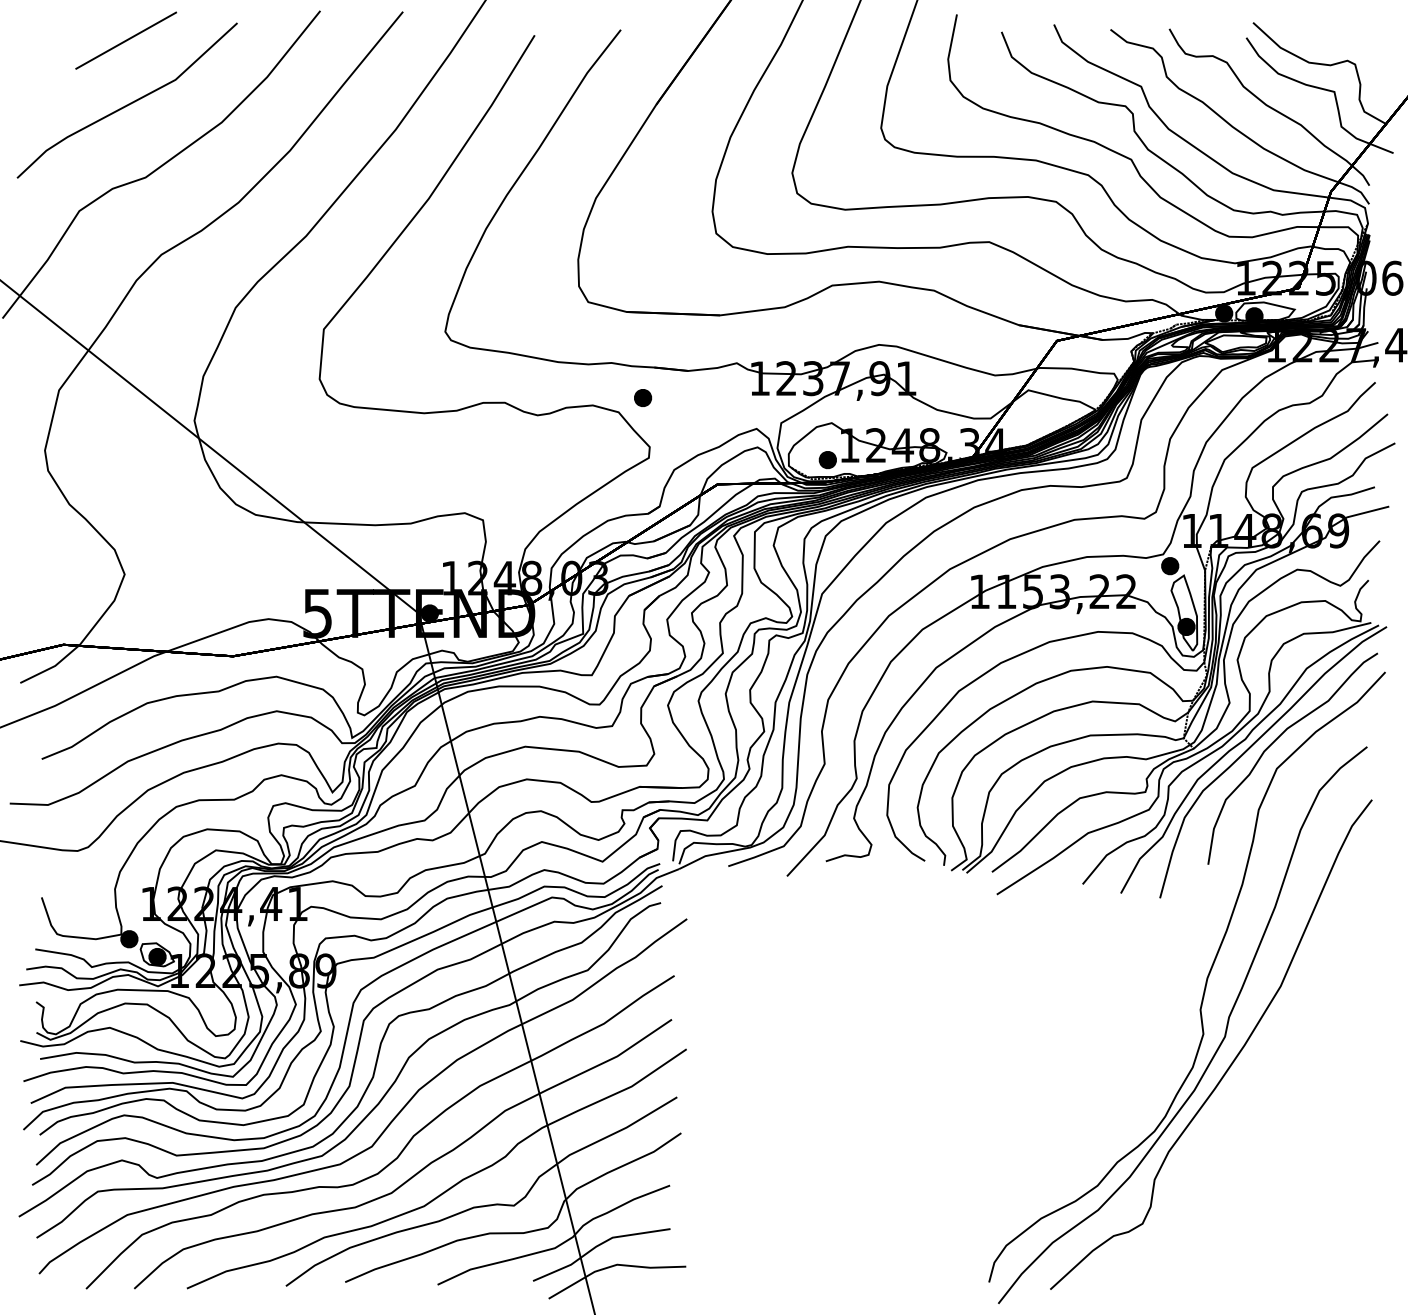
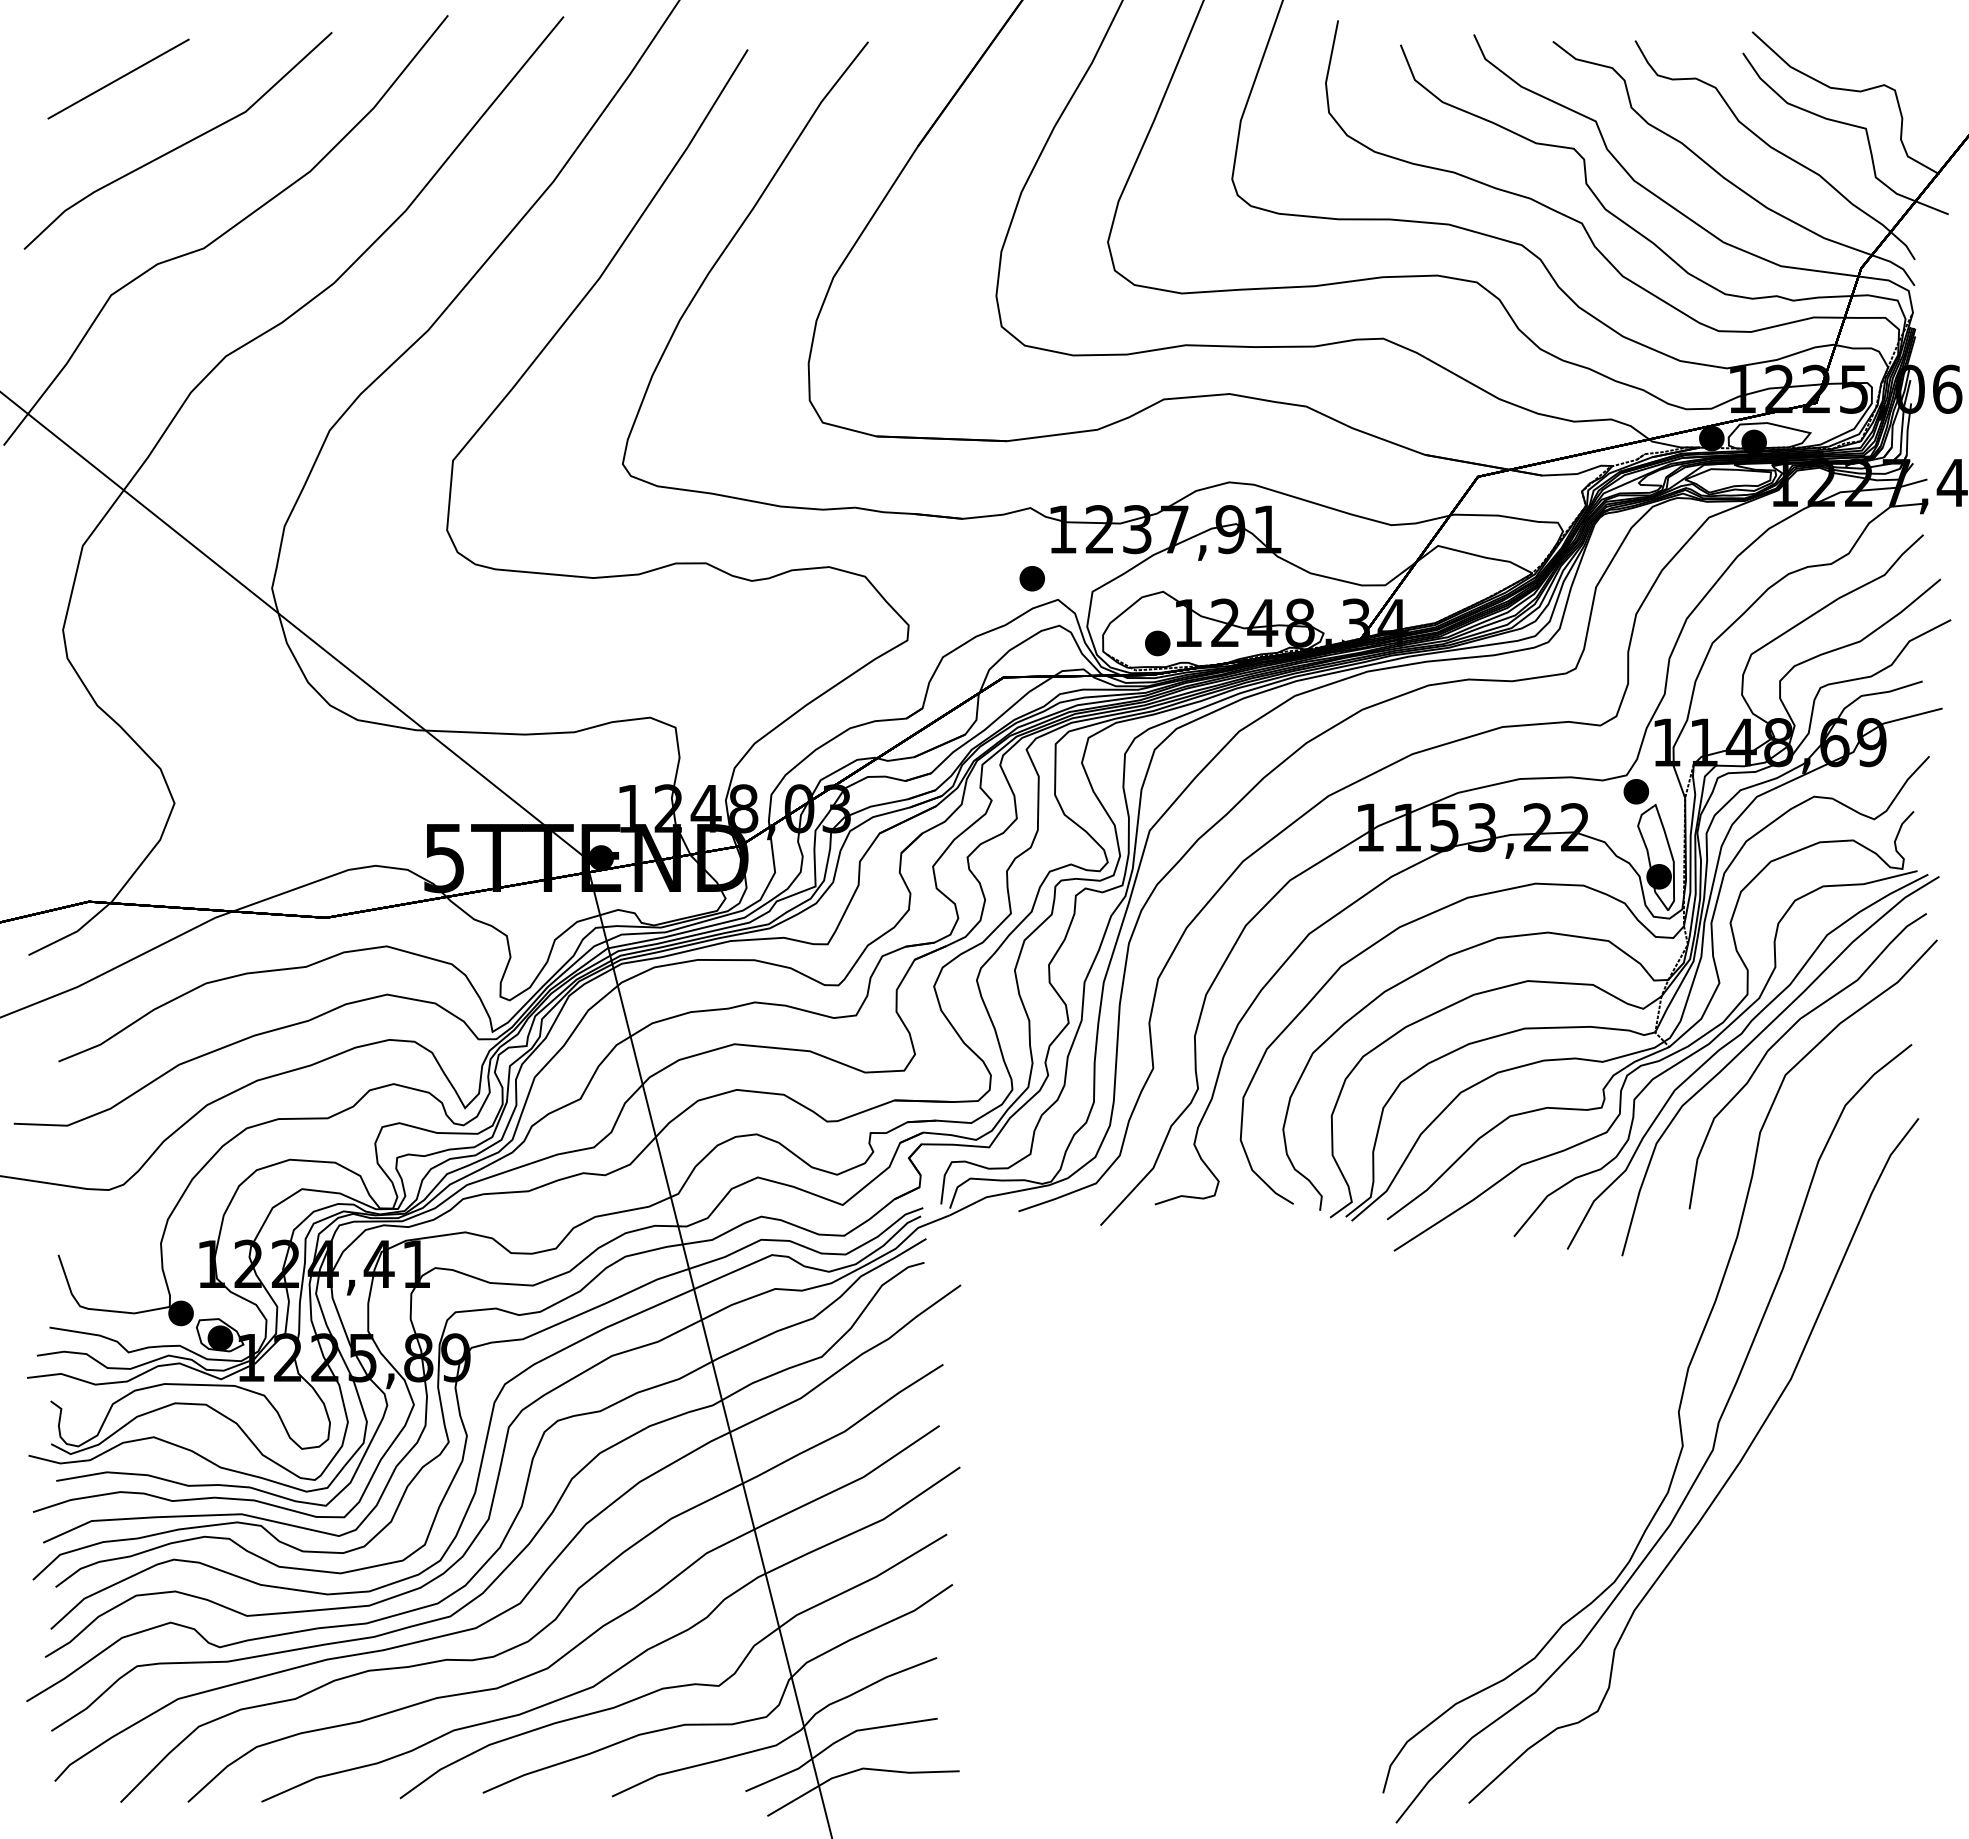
line: (126, 40) -> (118, 78), moved
part: (642, 397) -> (1031, 578), moved

